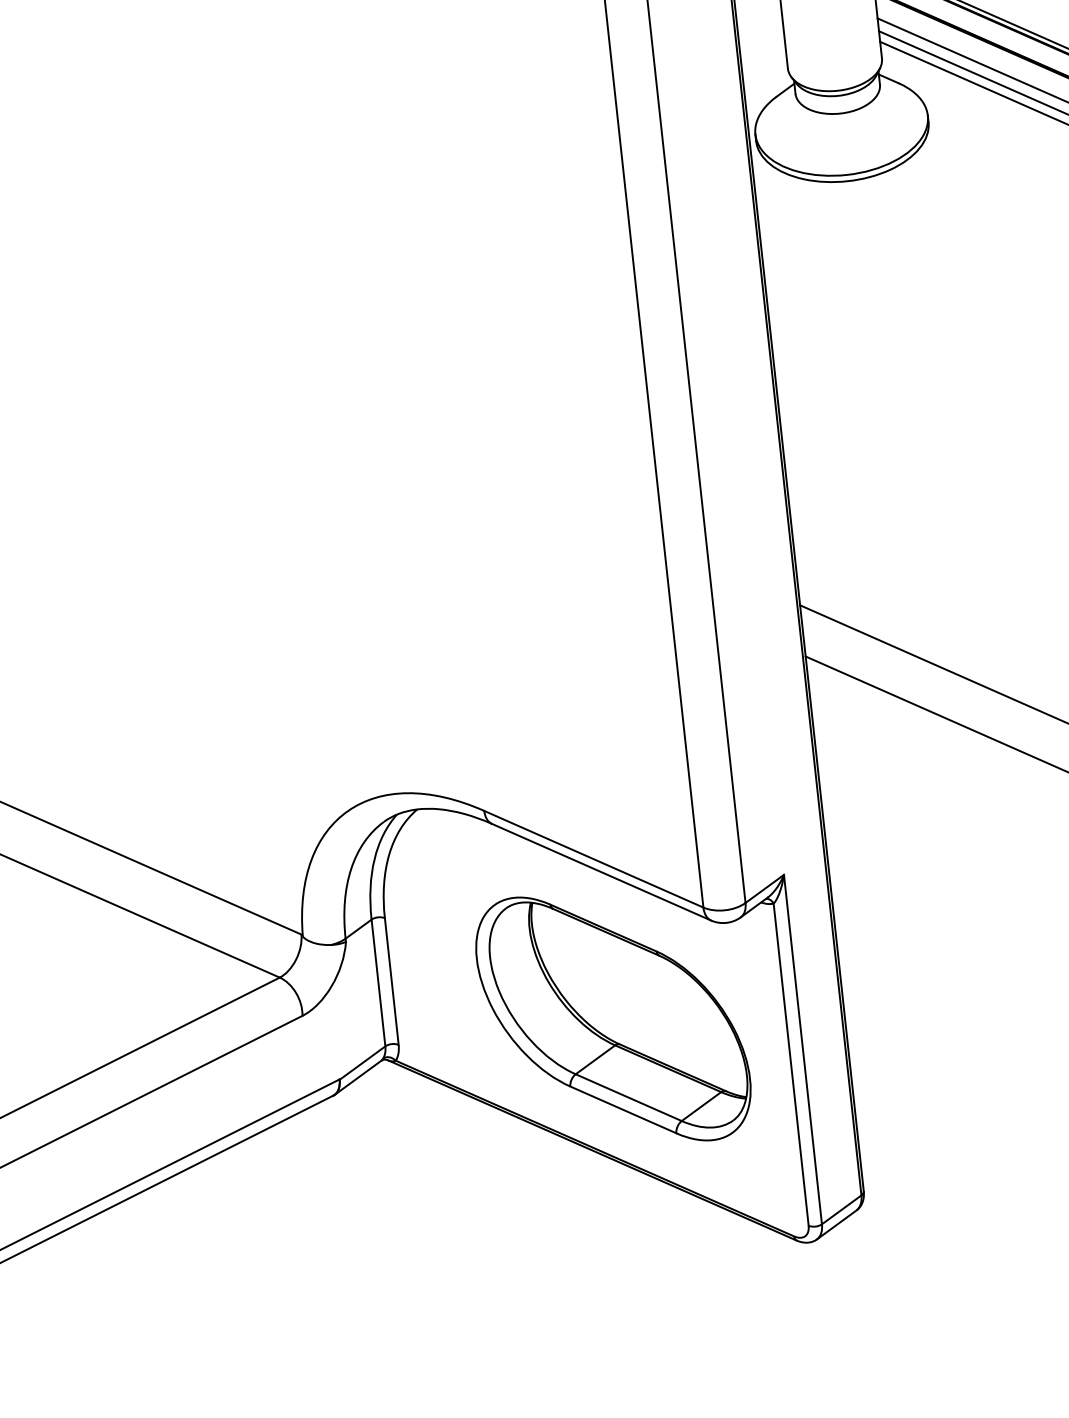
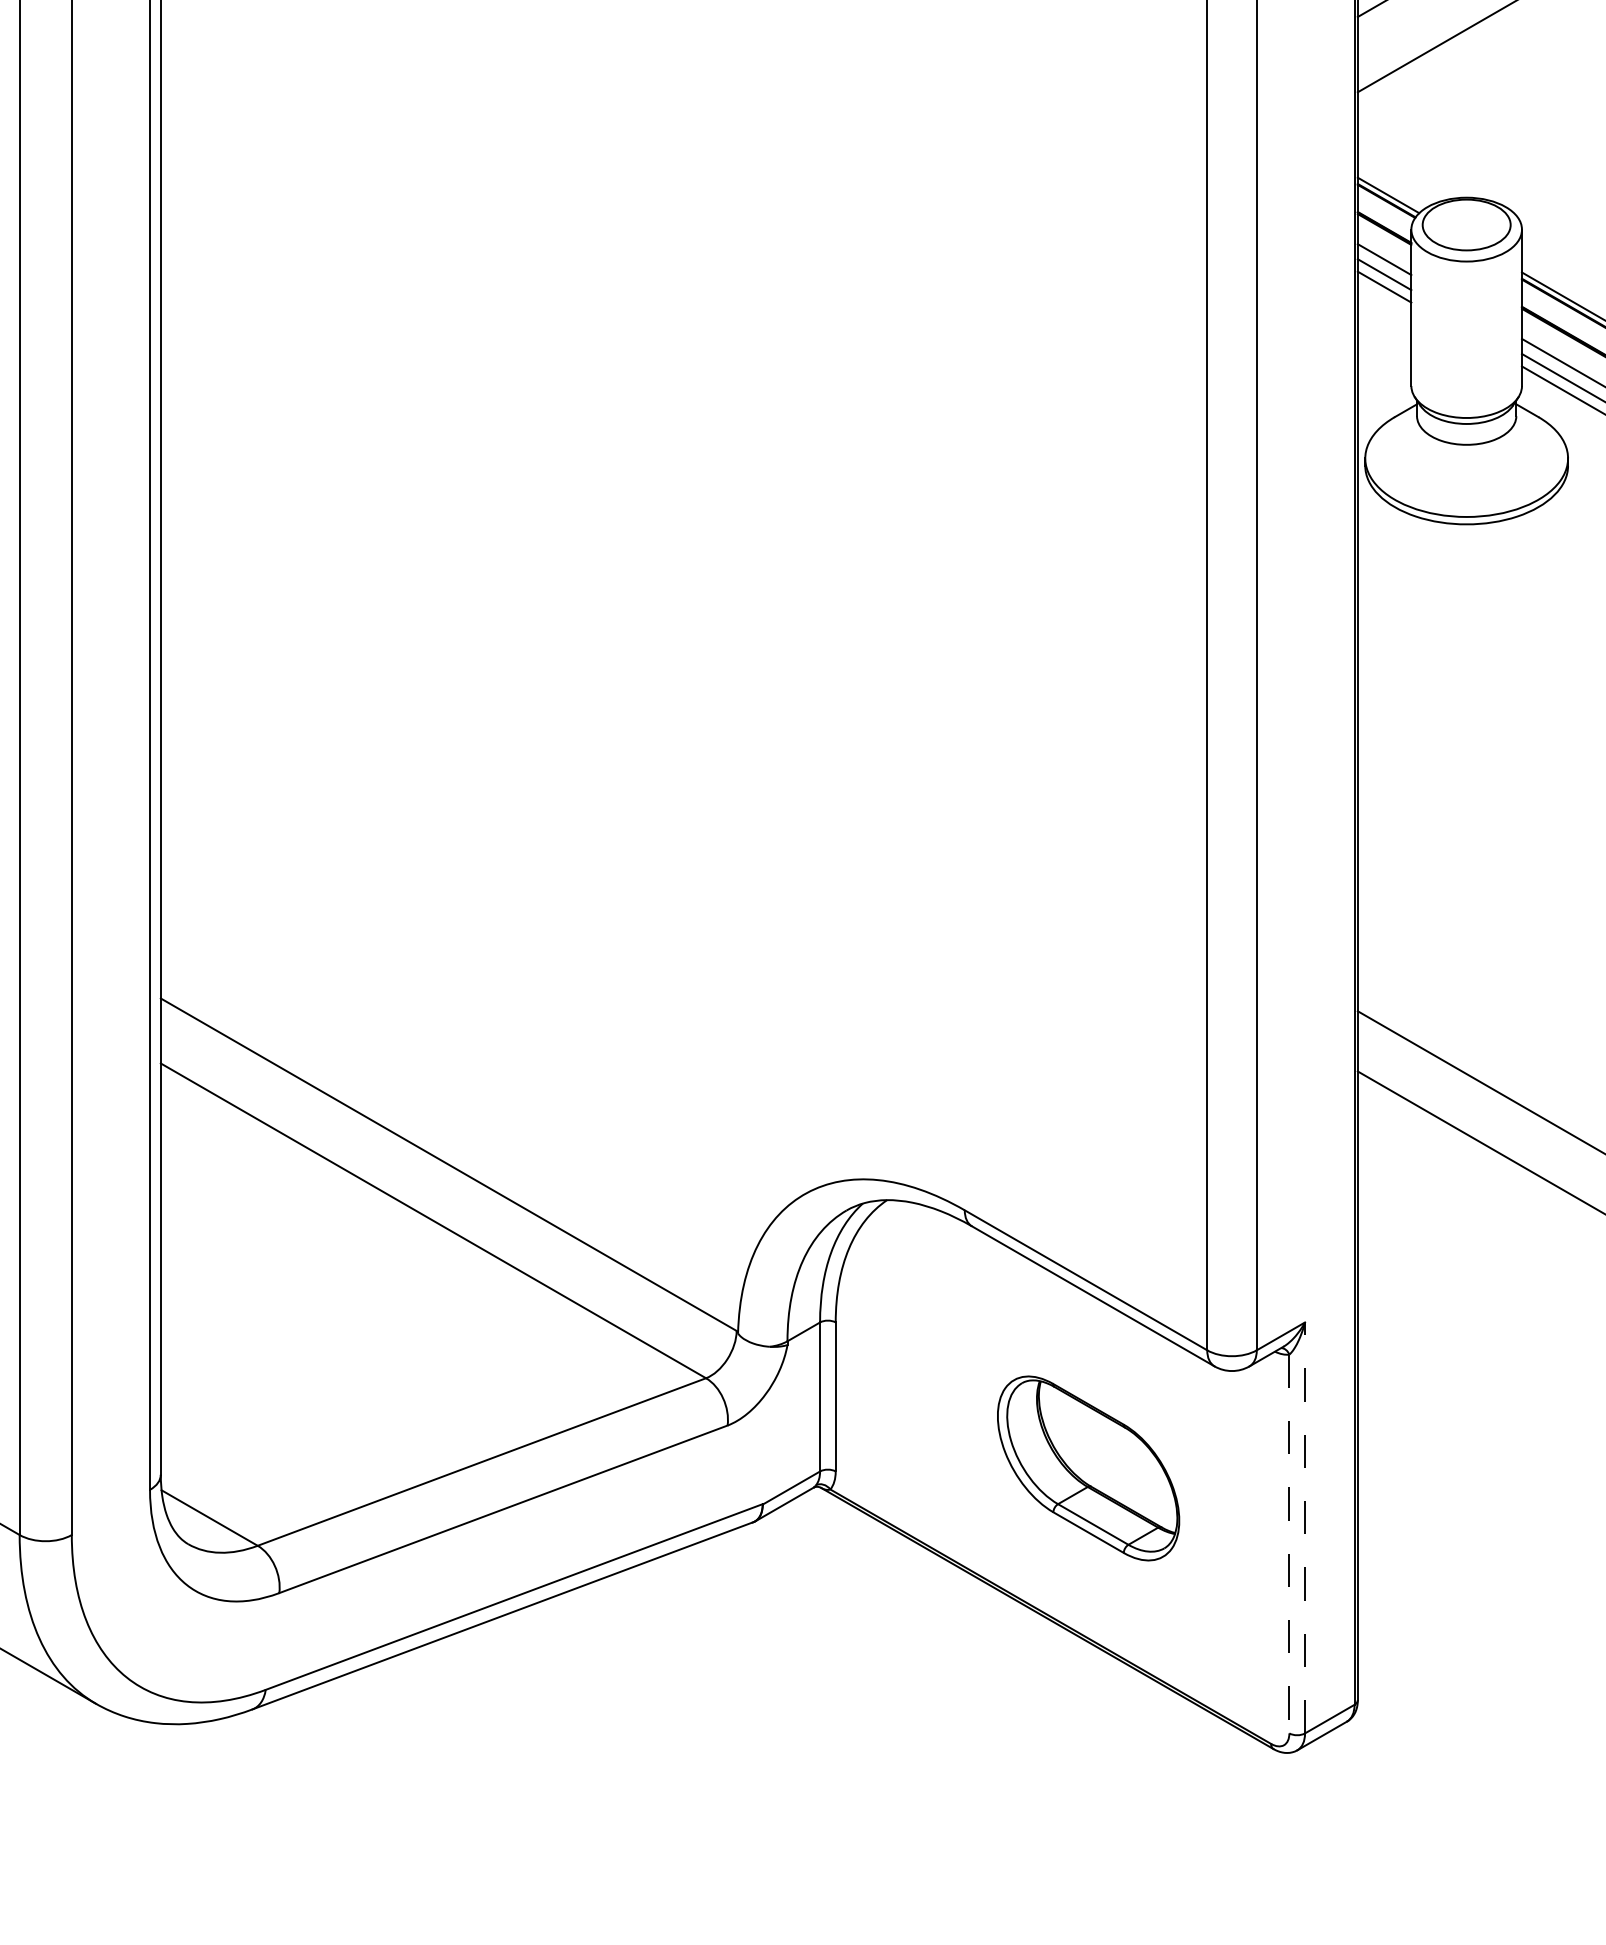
part: (613, 1019) -> (1088, 1468), size x0.6
line: (803, 1049) -> (1305, 1527), solid -> dashed
line: (791, 1065) -> (1289, 1544), solid -> dashed

